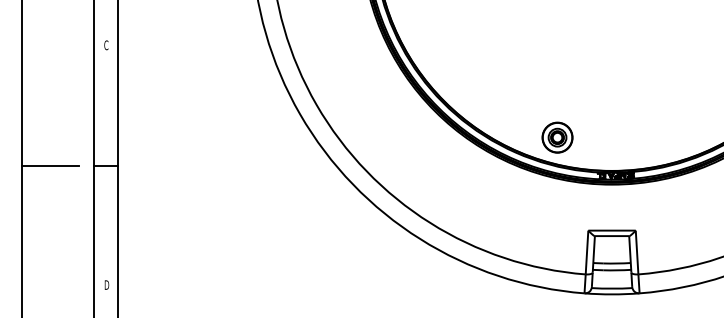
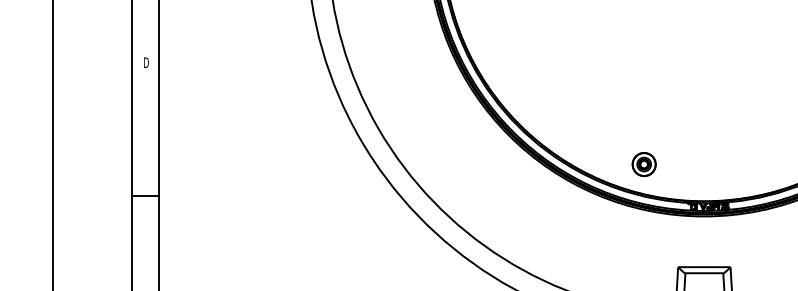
text: (106, 45) -> (146, 62), C -> D
part: (557, 137) -> (644, 164), size x0.7
line: (50, 166) -> (84, 196), removed

